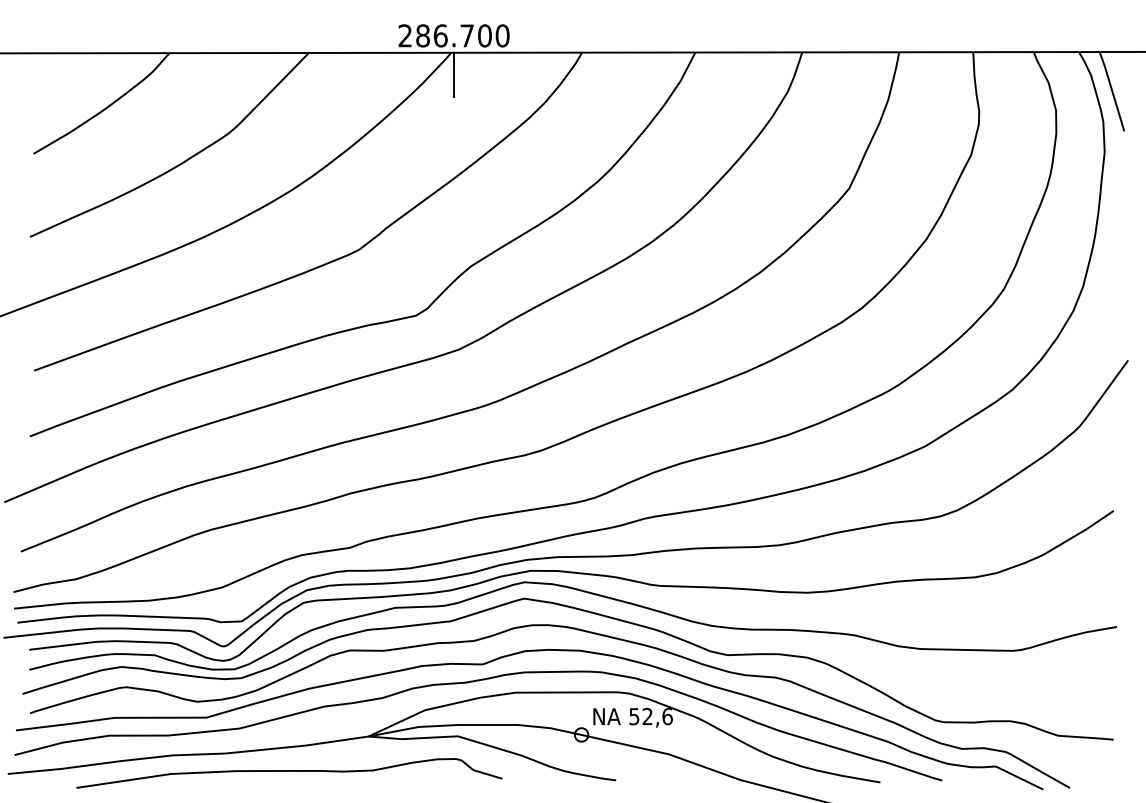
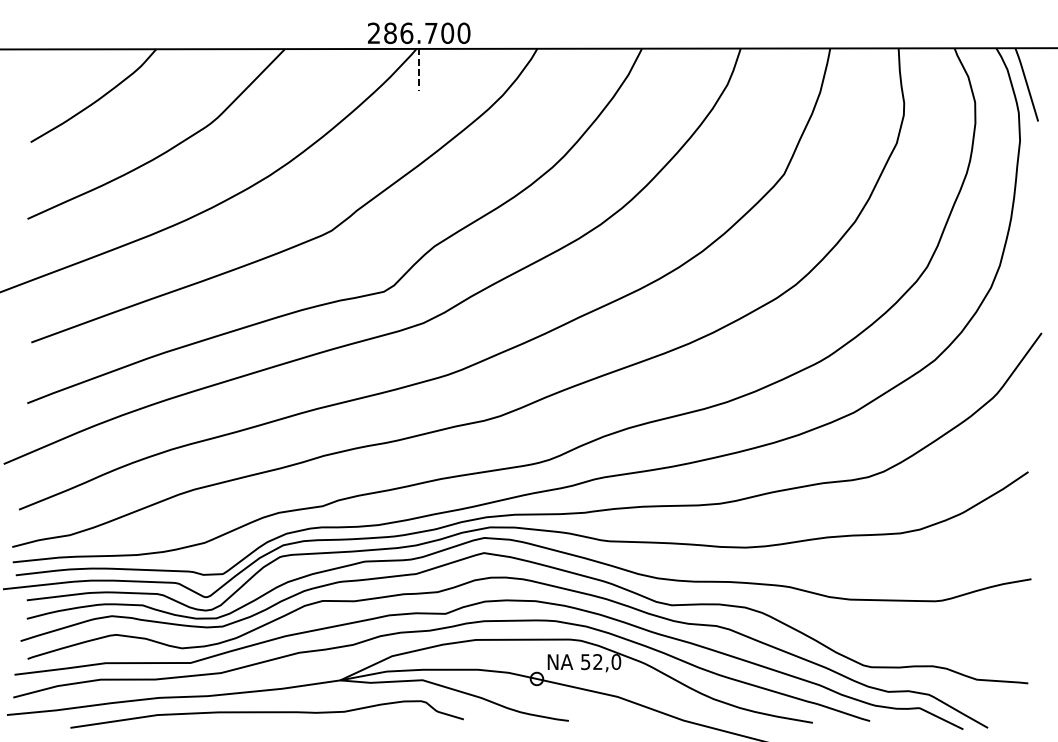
line: (454, 75) -> (419, 69), solid -> dashed
text: (667, 716) -> (616, 661), 52,6 -> 52,0

